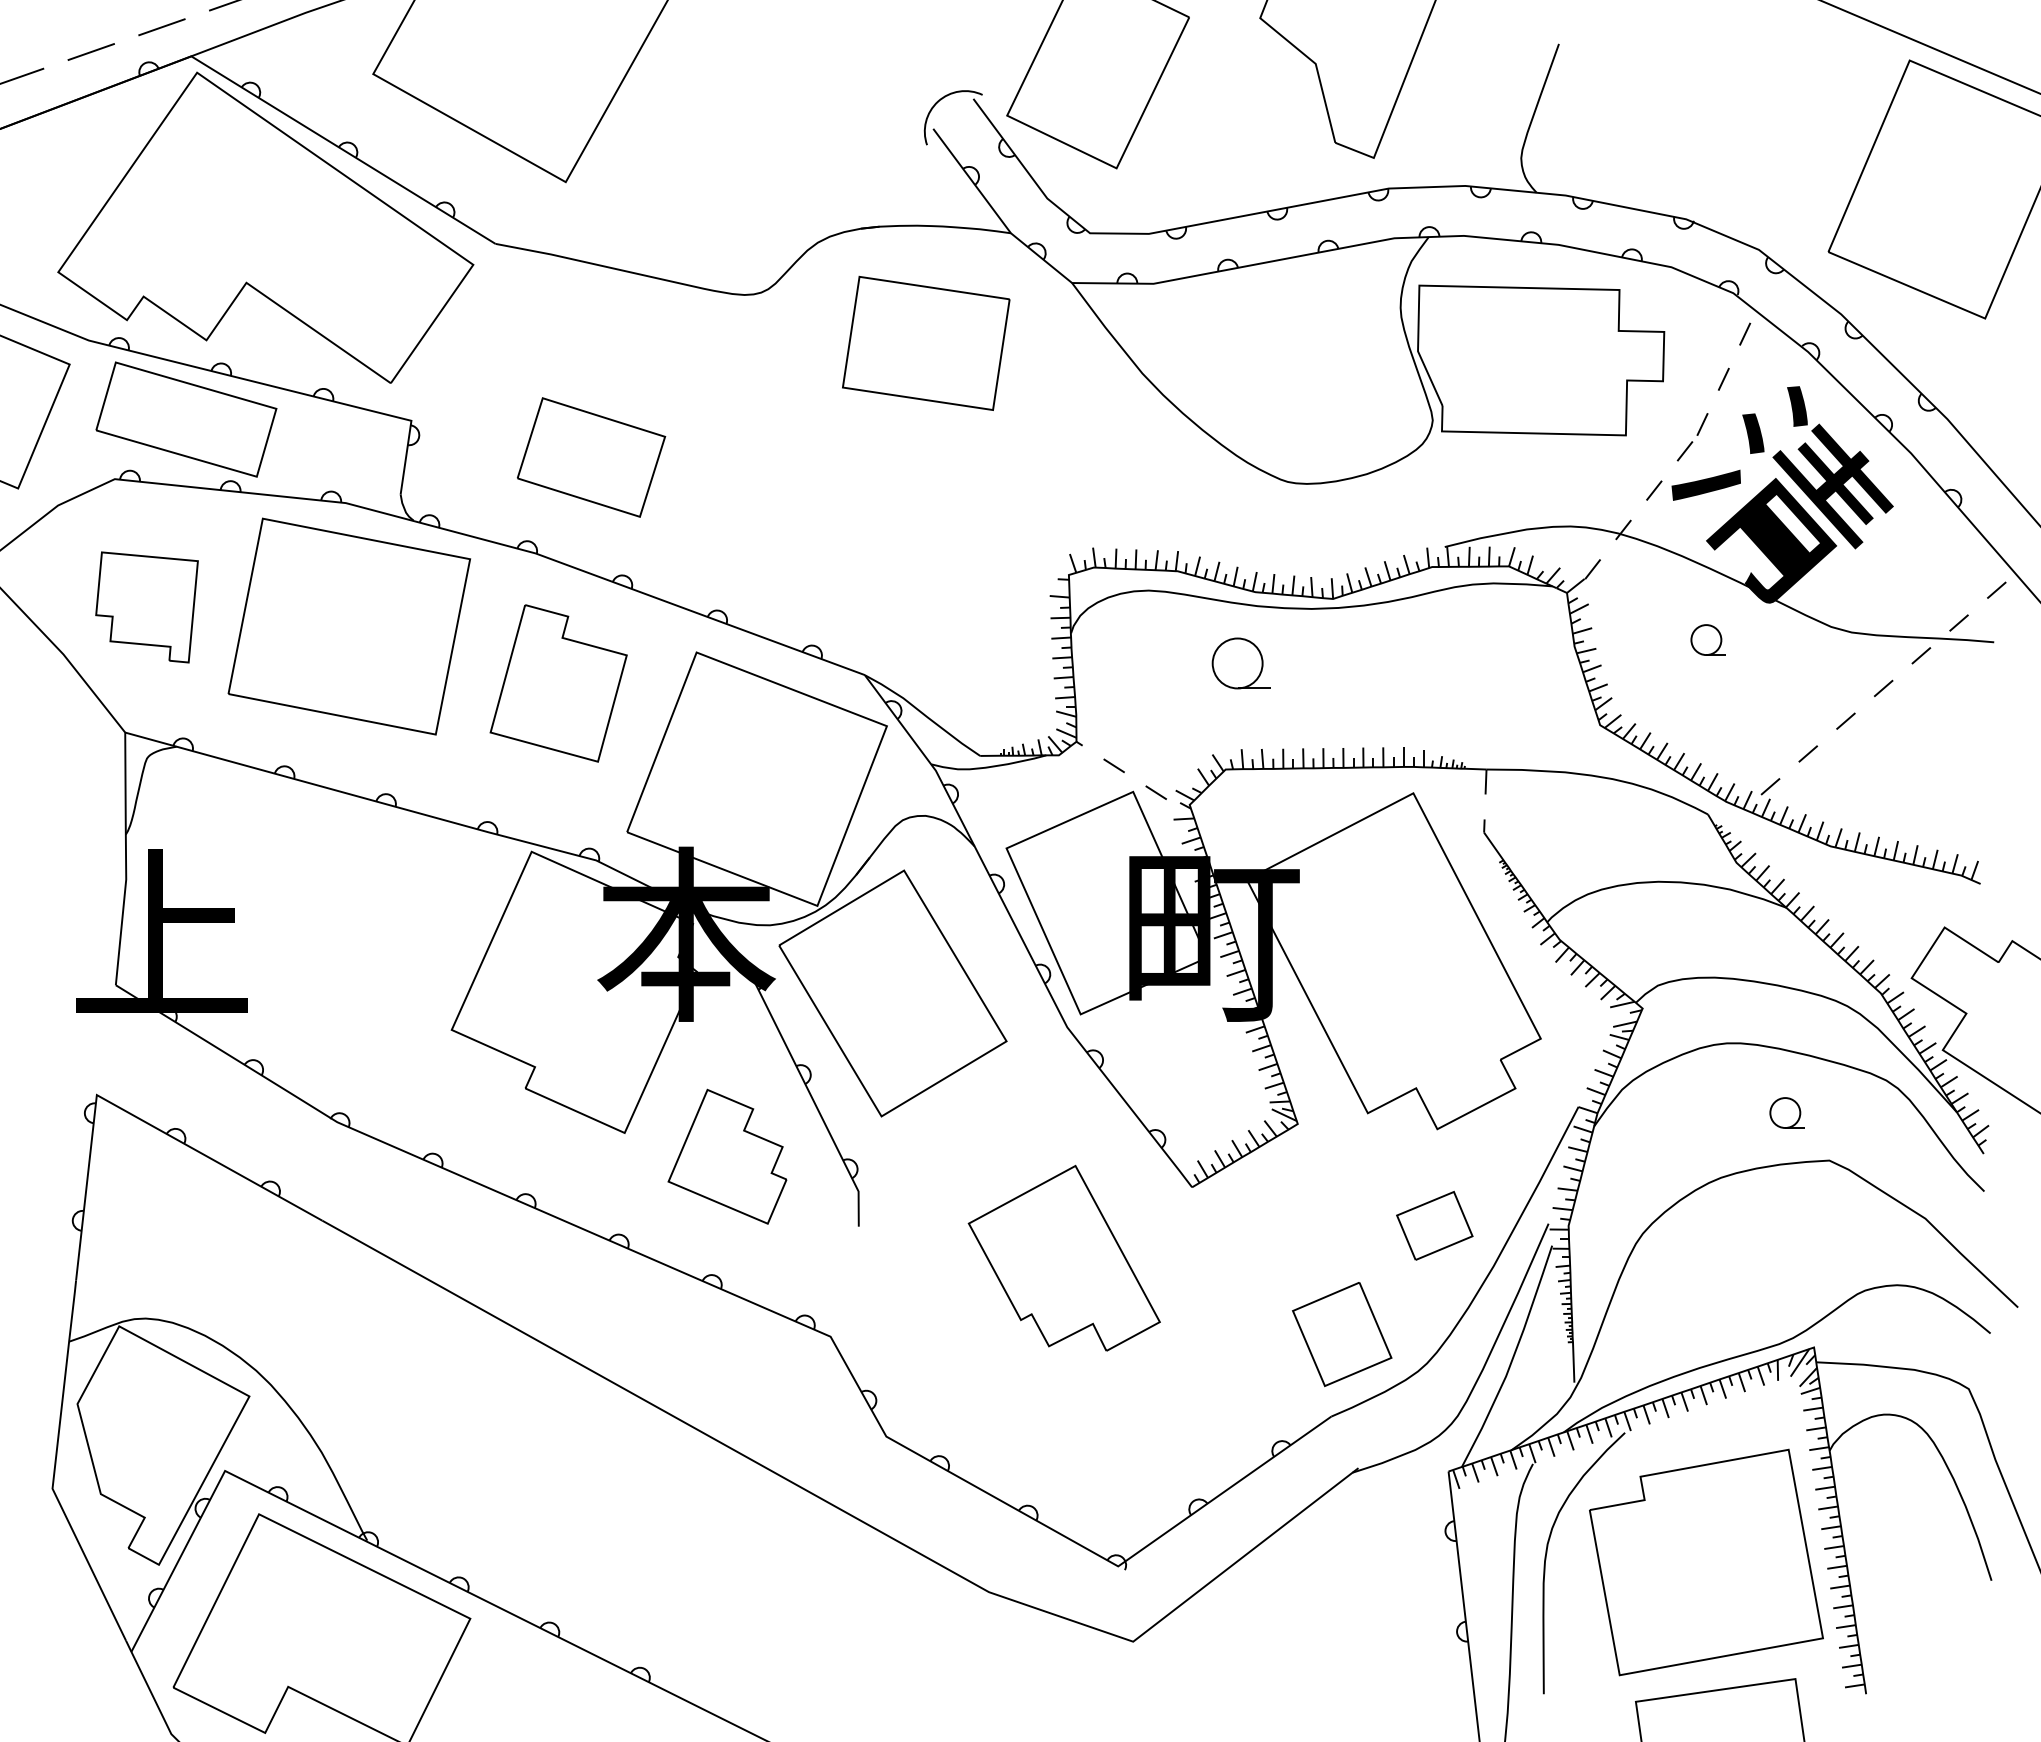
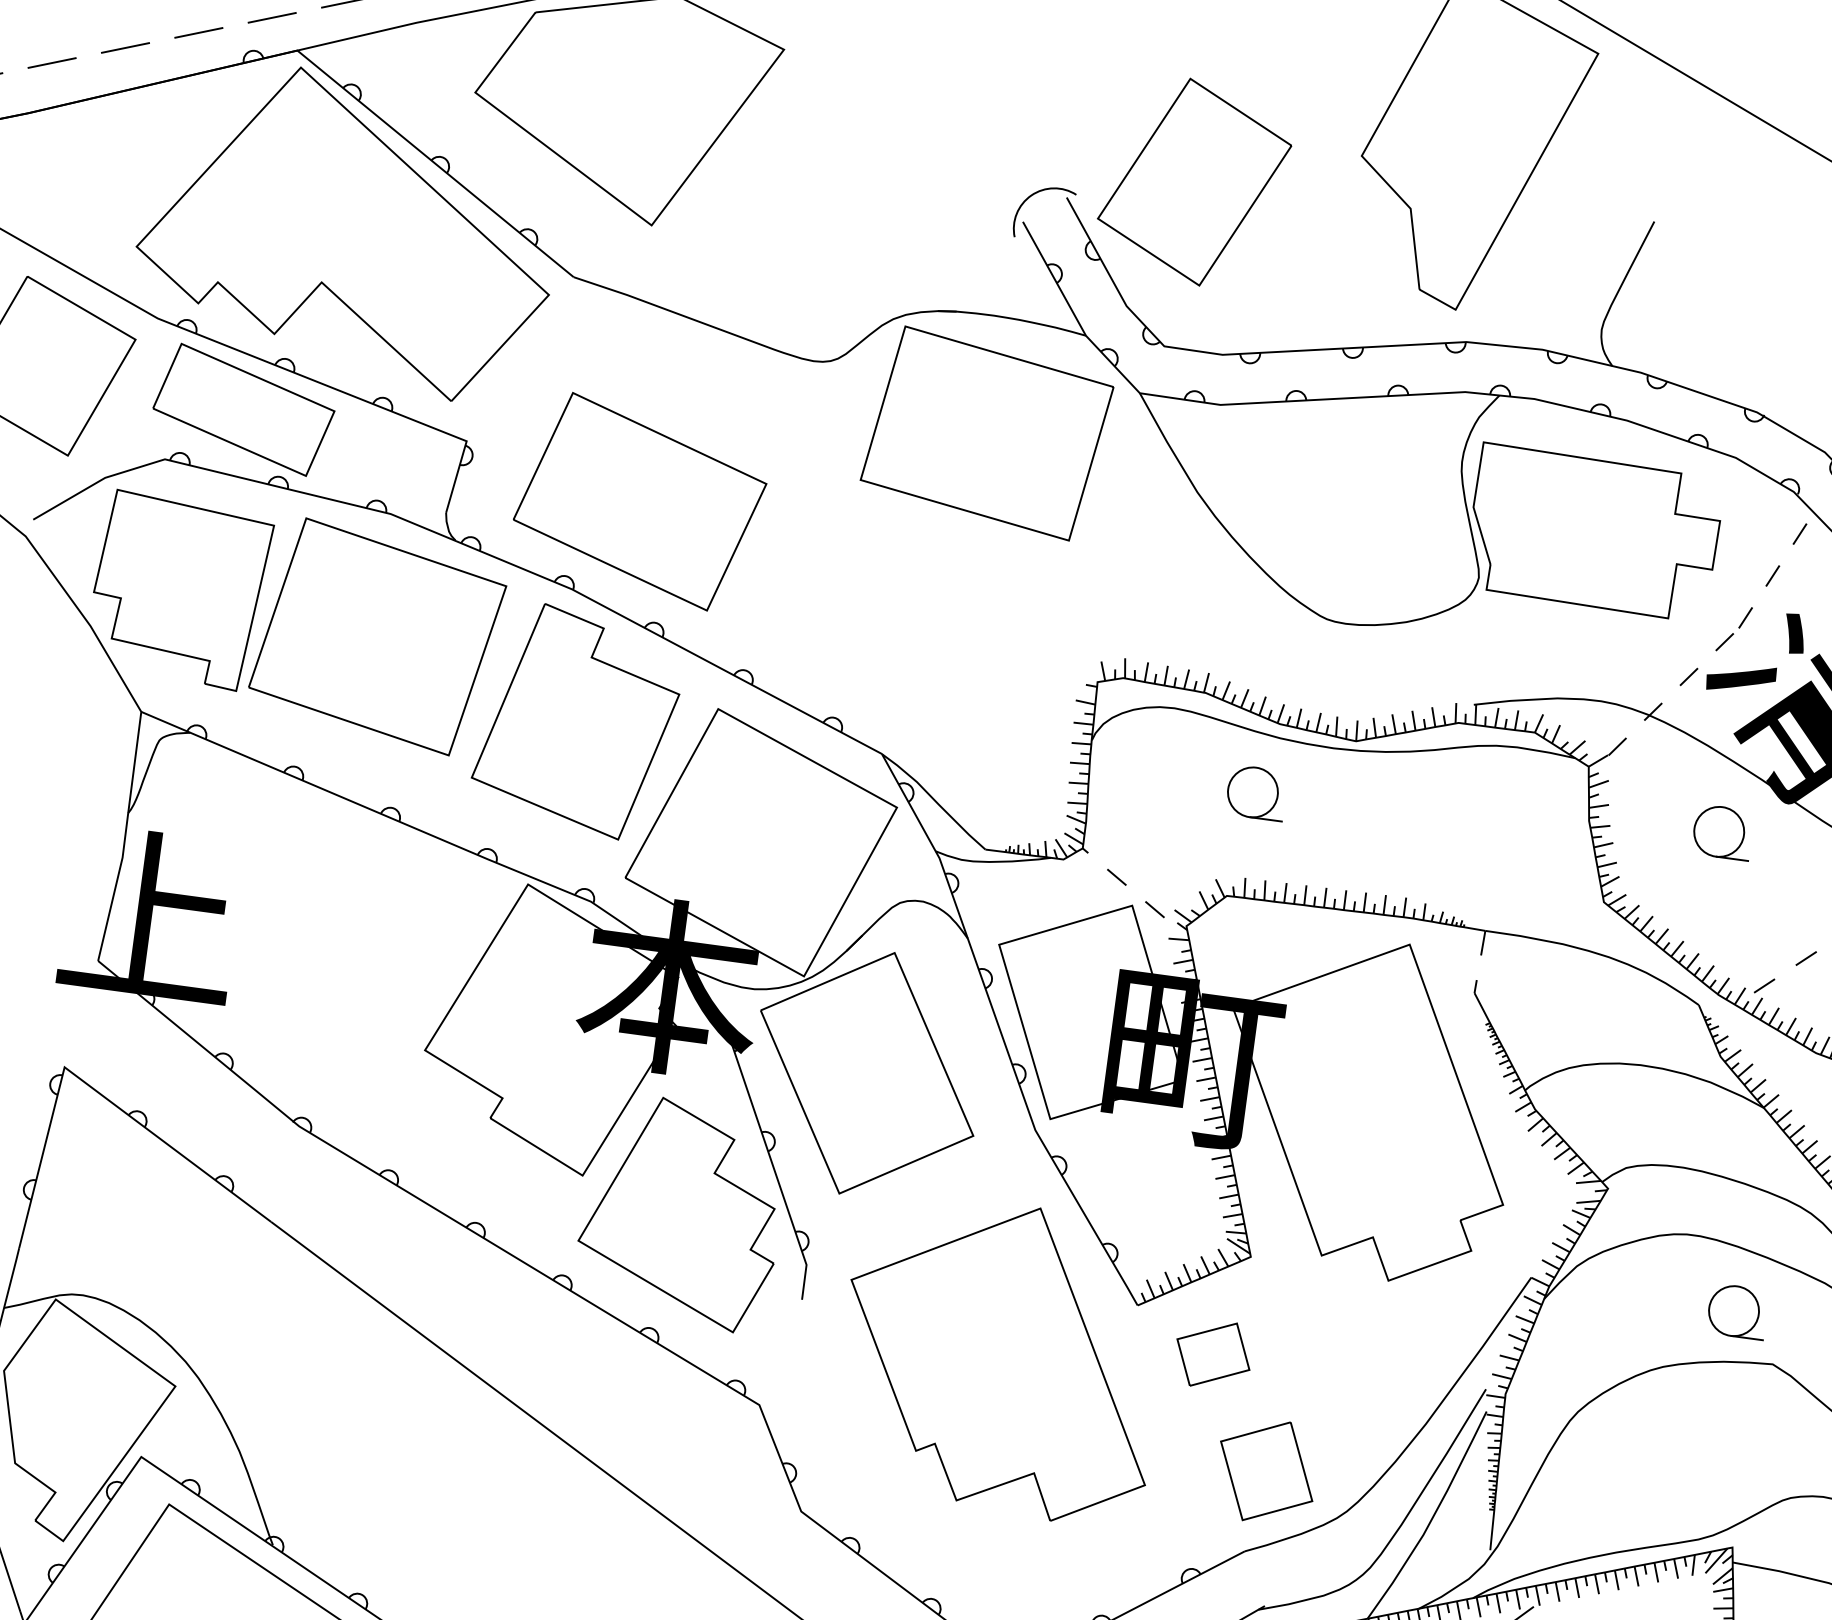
part: (926, 343) -> (987, 433), size x1.43
part: (591, 457) -> (640, 501), size x1.67
part: (146, 607) -> (179, 590), size x1.67
part: (1708, 639) -> (1722, 831), size x1.67
part: (558, 683) -> (577, 721), size x1.43
part: (1787, 1112) -> (1737, 1311), size x1.67
part: (727, 1156) -> (681, 1212), size x1.67
part: (1434, 1225) -> (1213, 1354), moved
part: (1064, 1258) -> (1001, 1358), size x1.67

